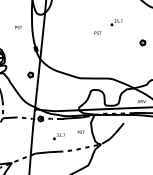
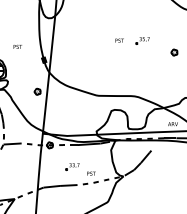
part: (116, 22) -> (142, 40), moved
text: (18, 27) -> (17, 46), moved
text: (81, 132) -> (91, 173), moved

